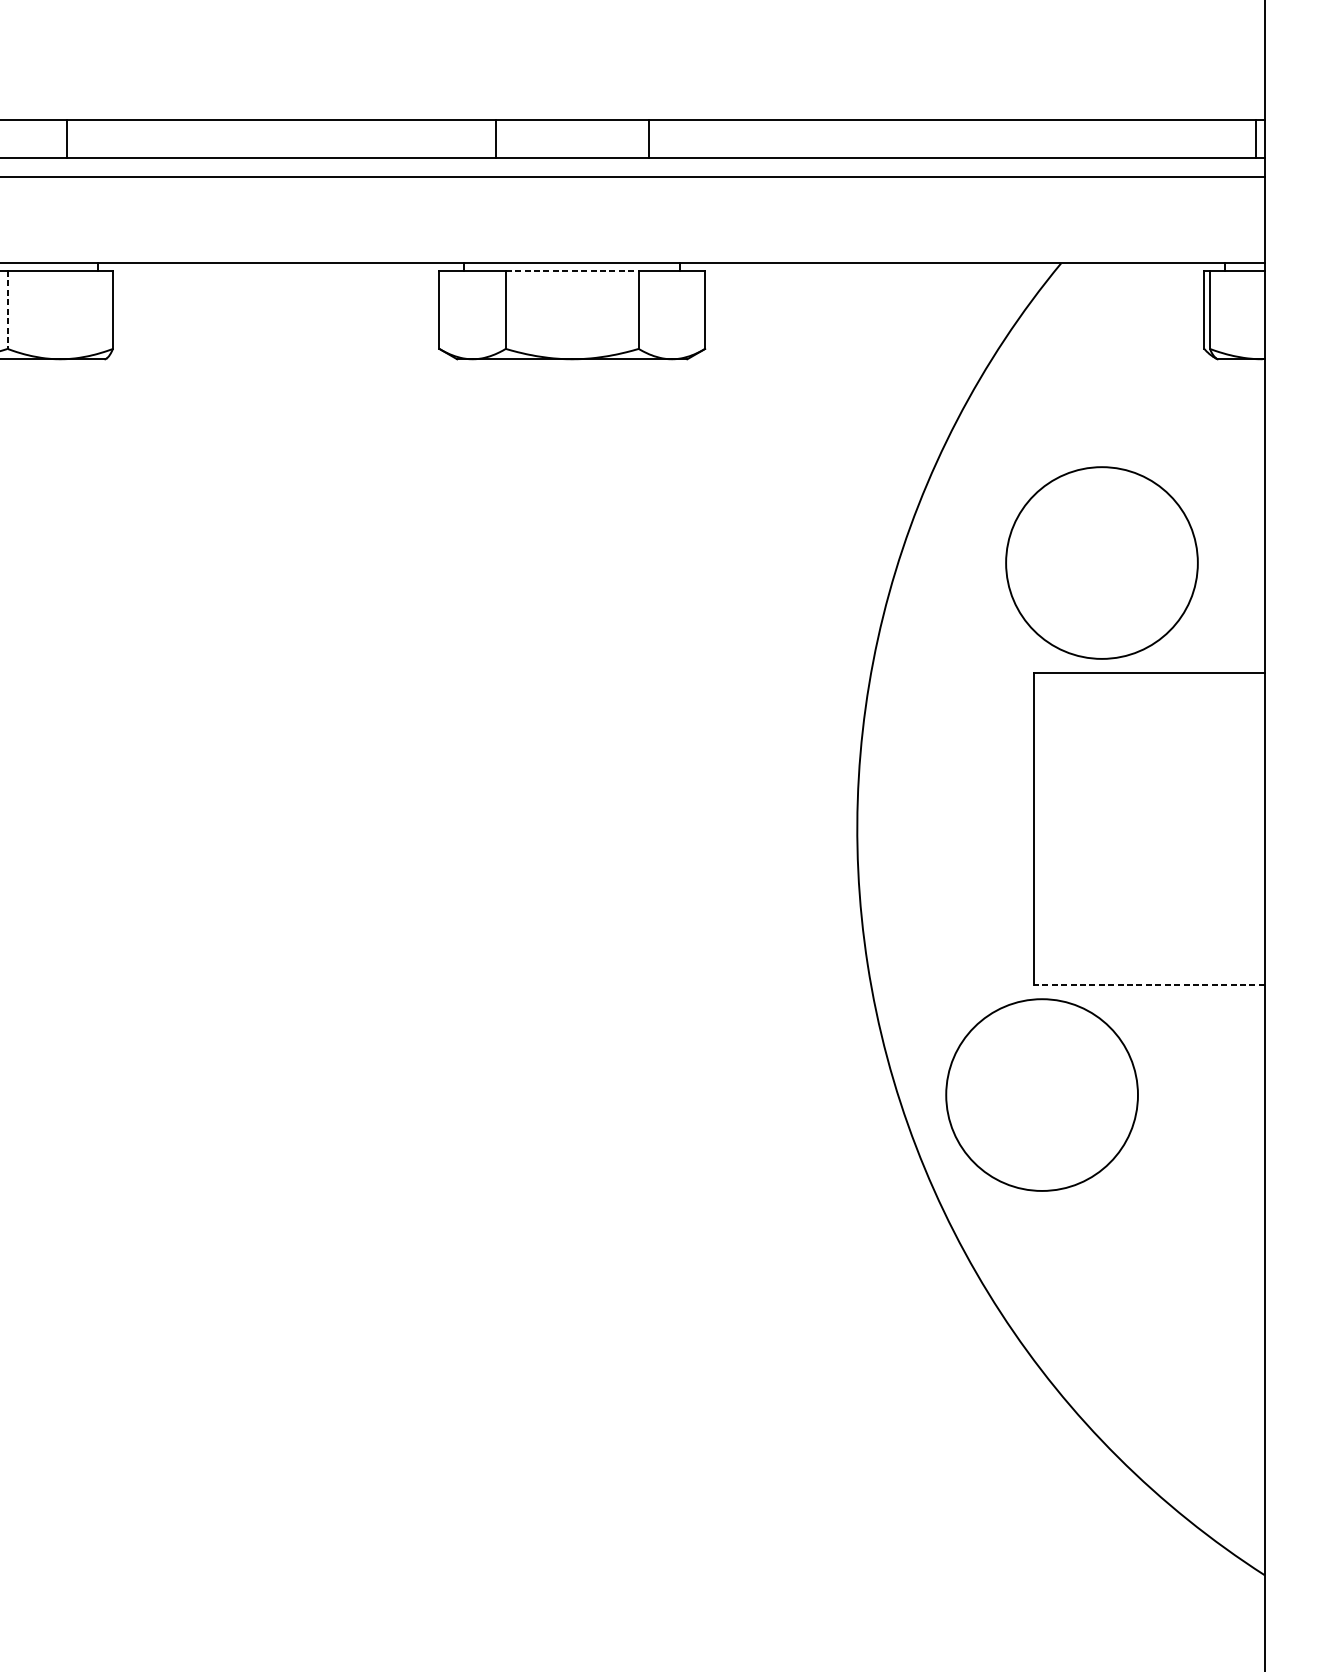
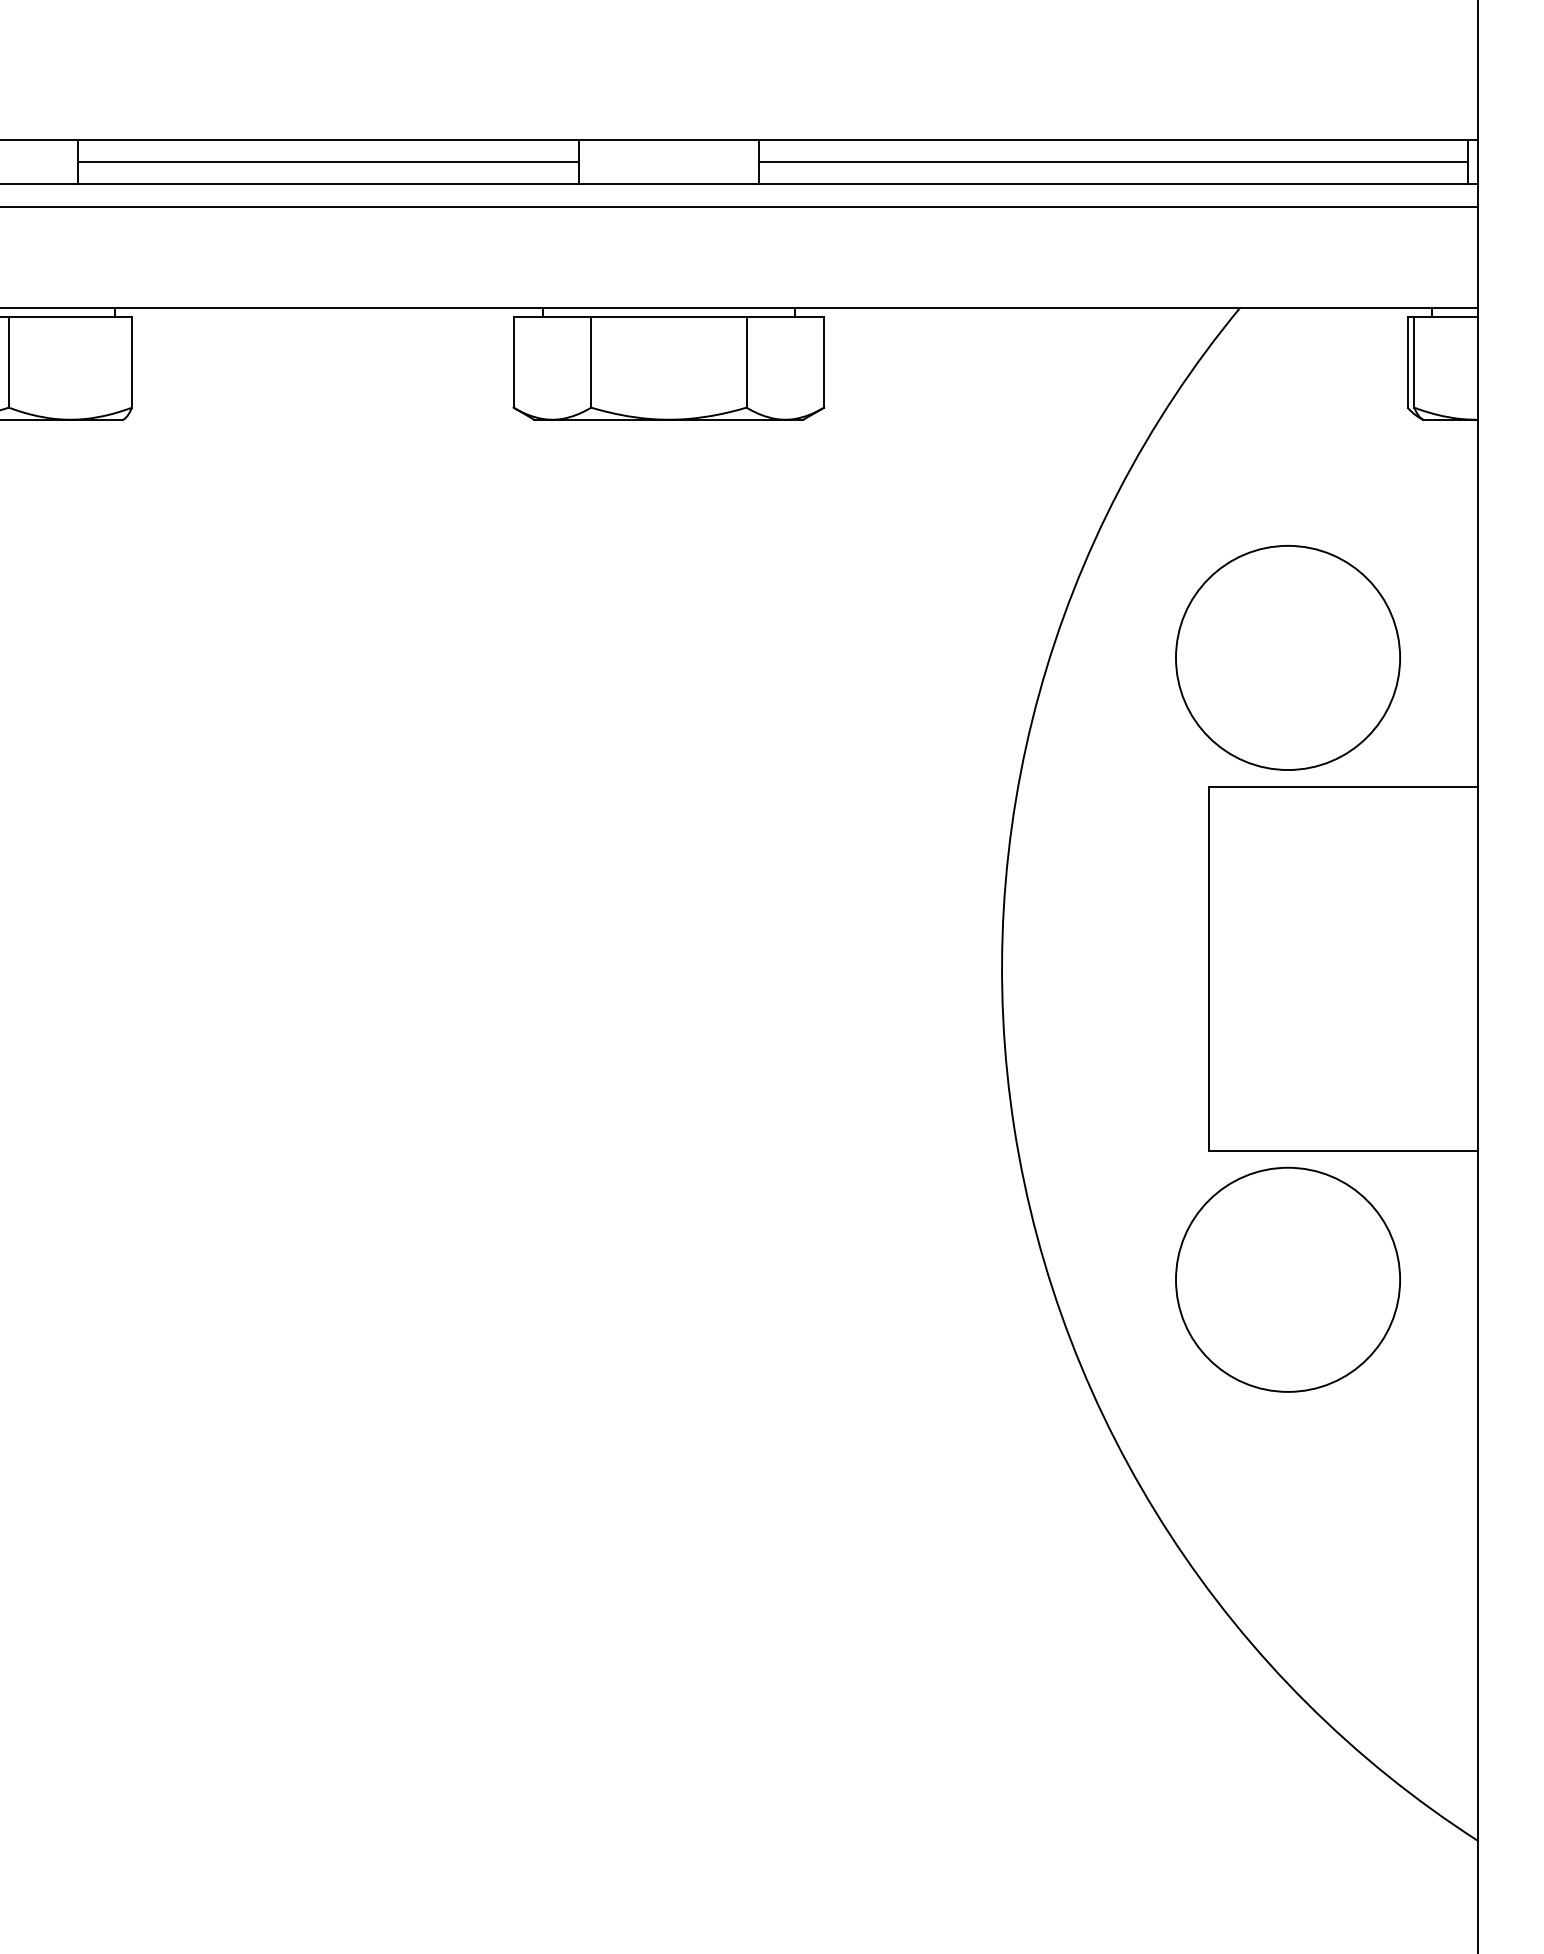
line: (281, 139) -> (328, 162), added
line: (952, 139) -> (1113, 162), added
line: (571, 270) -> (668, 316), dashed -> solid
line: (7, 310) -> (8, 362), dashed -> solid
line: (1149, 985) -> (1343, 1151), dashed -> solid
circle: (1041, 1094) -> (1287, 1279), moved

